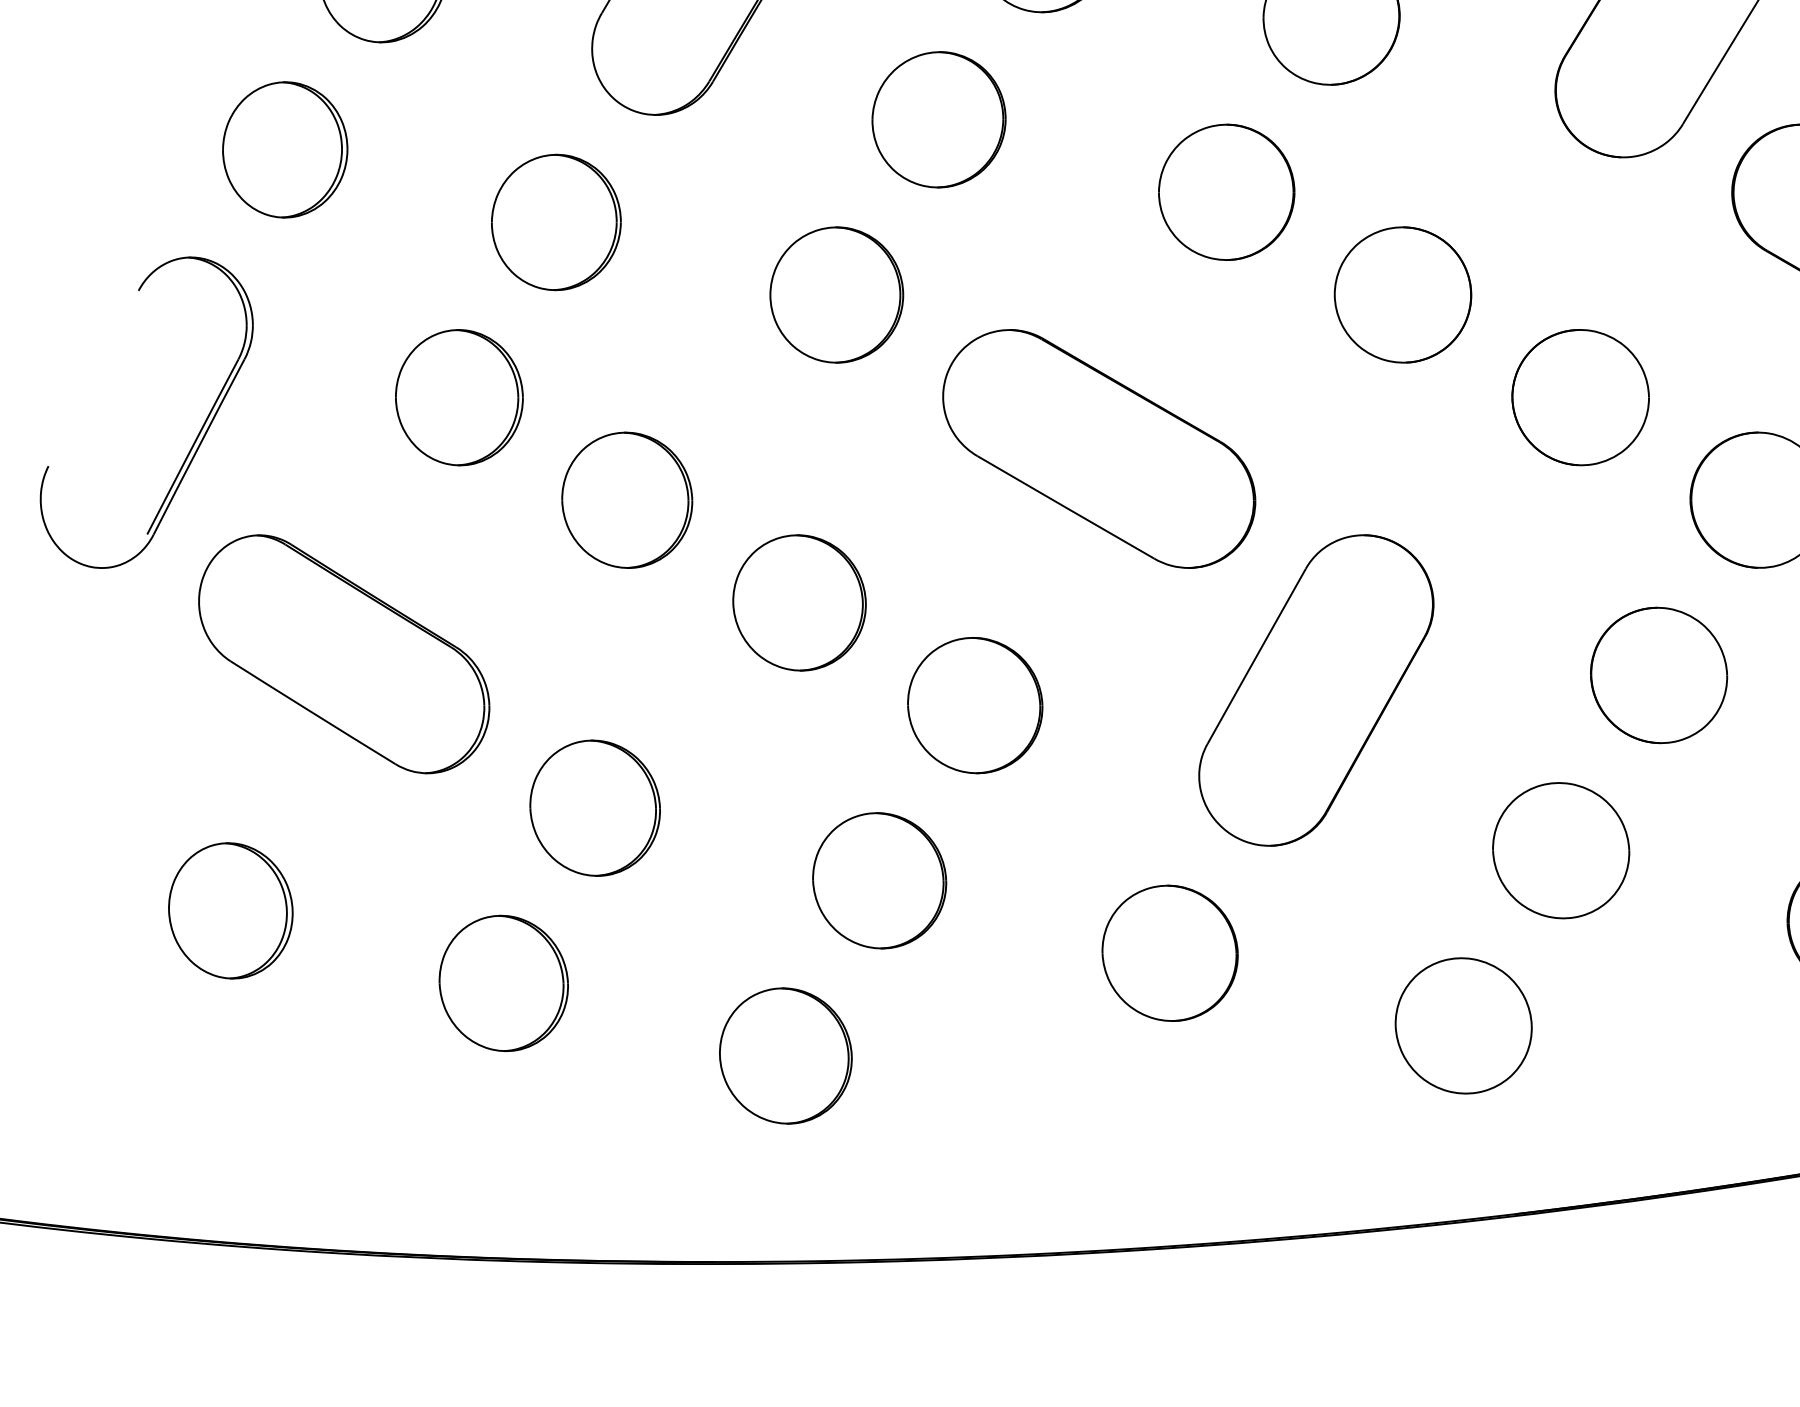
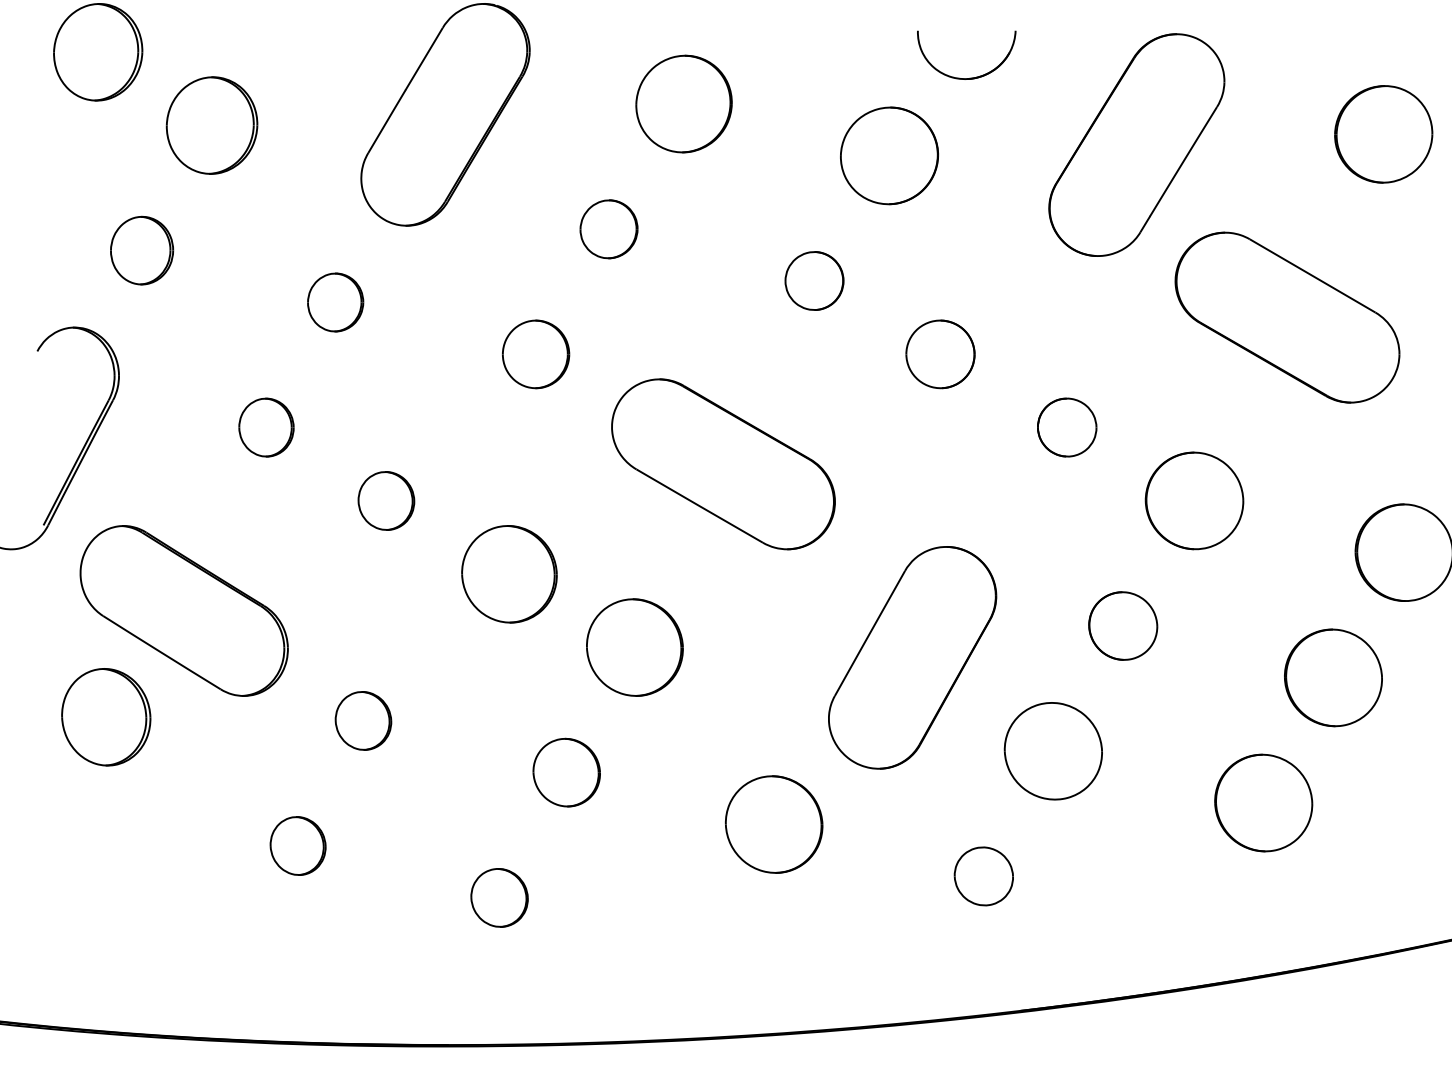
part: (938, 120) -> (608, 229), size x0.6
part: (284, 149) -> (141, 250), size x0.7
part: (1226, 191) -> (814, 280), size x0.6
part: (555, 222) -> (335, 302), size x0.6
part: (836, 295) -> (535, 354), size x0.7
part: (1403, 295) -> (940, 354), size x0.7
part: (459, 397) -> (266, 427), size x0.6
part: (1579, 397) -> (1066, 427), size x0.6
part: (627, 499) -> (386, 500), size x0.6
part: (1657, 674) -> (1122, 625), size x0.7
part: (1316, 690) -> (912, 657), moved
part: (595, 807) -> (363, 720), size x0.6
part: (879, 880) -> (566, 772), size x0.7
part: (231, 911) -> (106, 717), moved
part: (502, 982) -> (297, 845), size x0.6
part: (1463, 1026) -> (983, 876), size x0.6
part: (785, 1055) -> (499, 897), size x0.6

